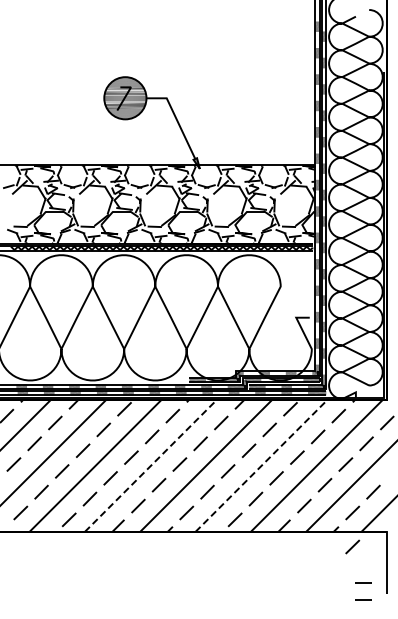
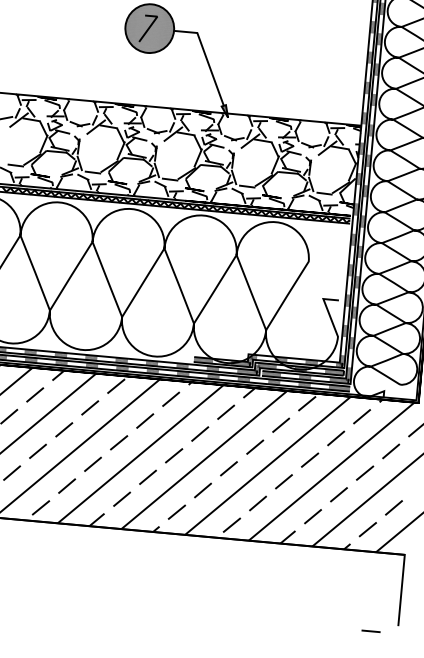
line: (151, 465) -> (141, 453), dashed -> solid
line: (261, 465) -> (267, 465), dashed -> solid
line: (352, 546) -> (364, 568), removed
line: (363, 582) -> (373, 610), removed

